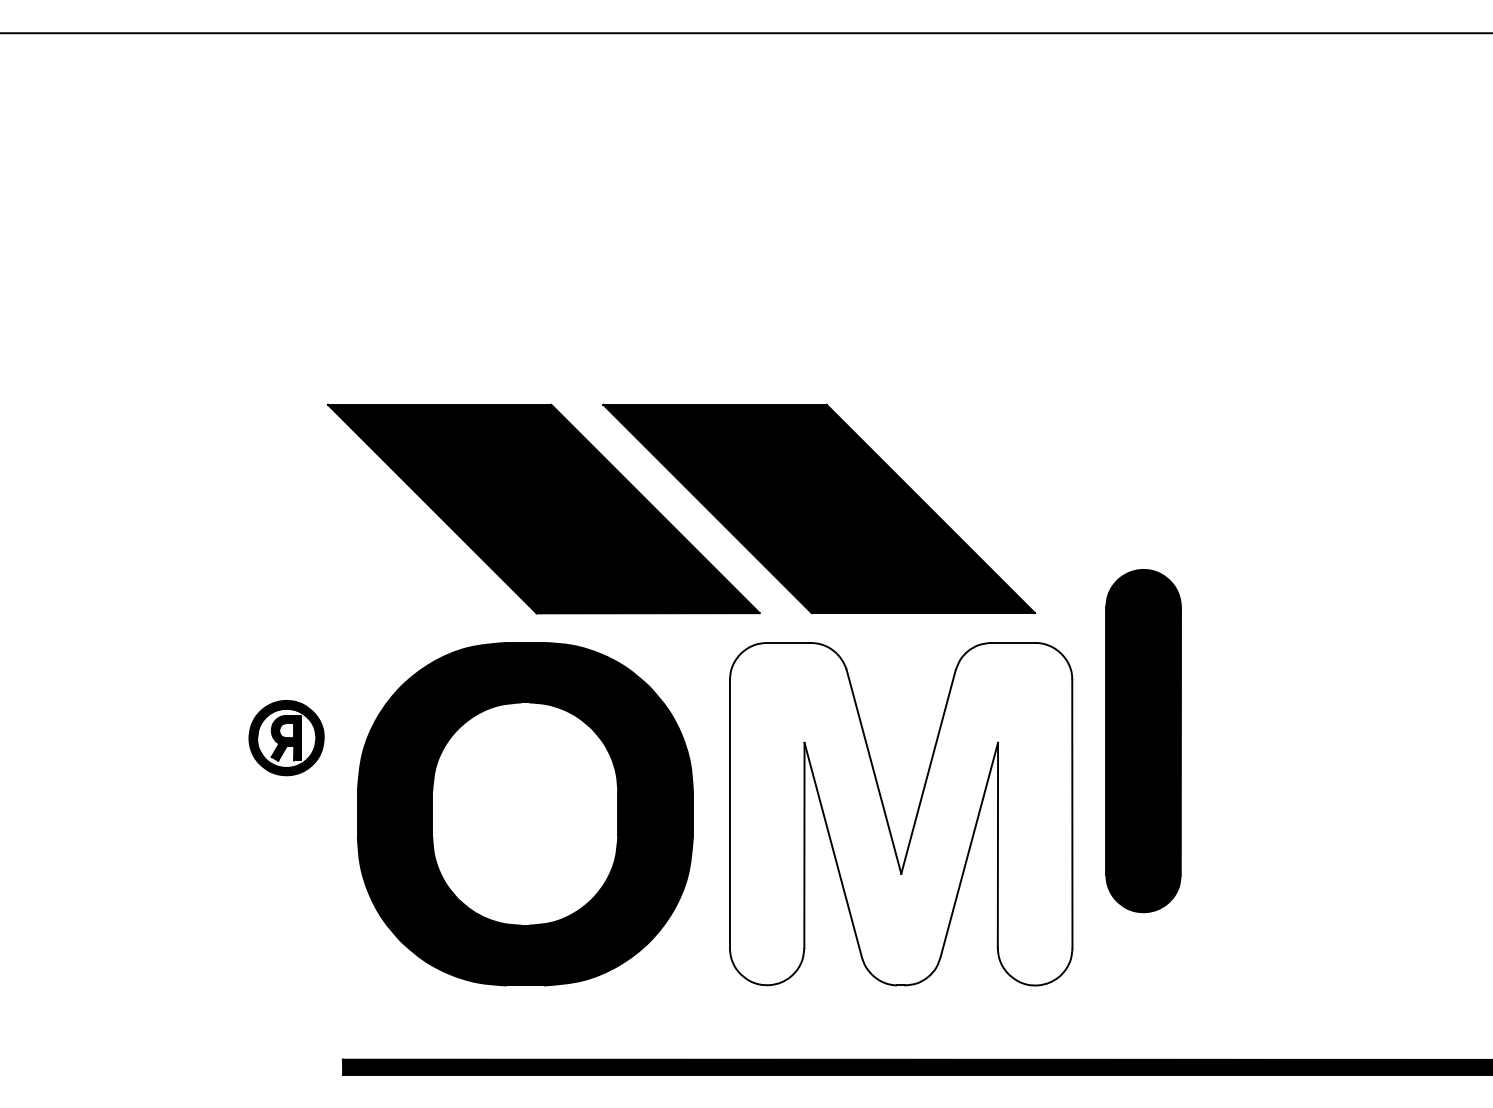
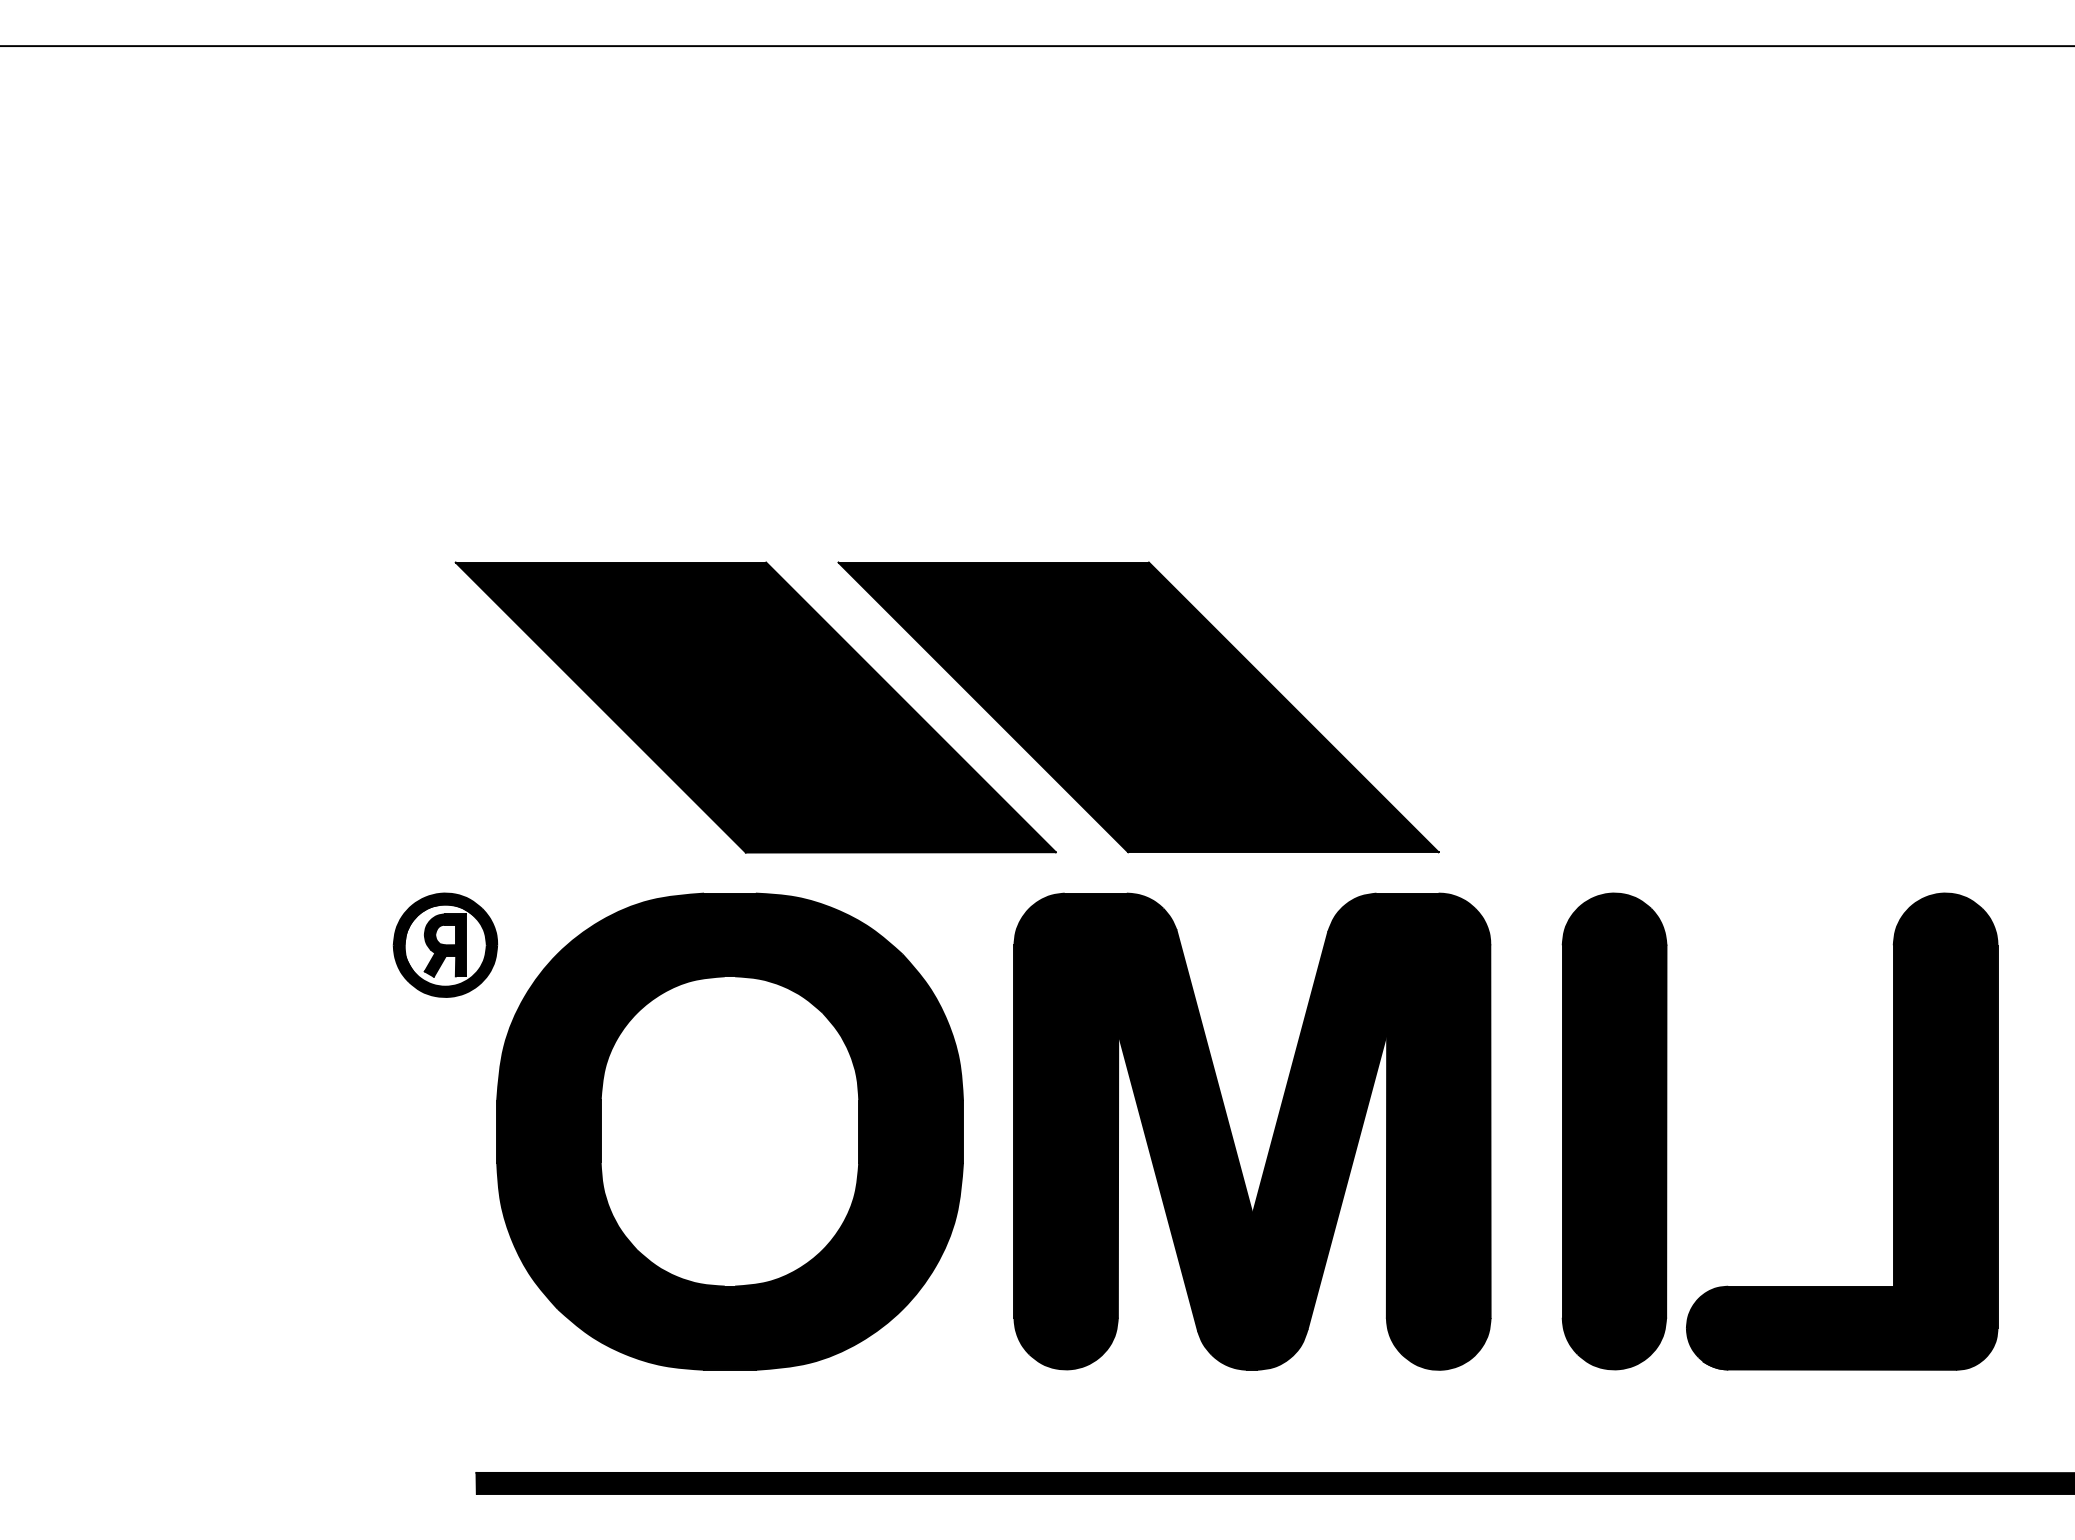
part: (286, 738) -> (445, 945), moved
part: (1143, 741) -> (1614, 1132), moved
hatch: (900, 813) -> (1251, 1130), added
part: (1362, 814) -> (1893, 1132), added

